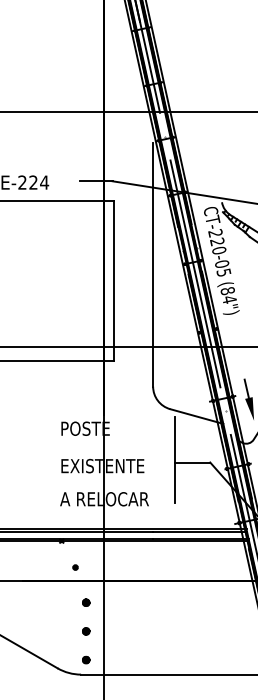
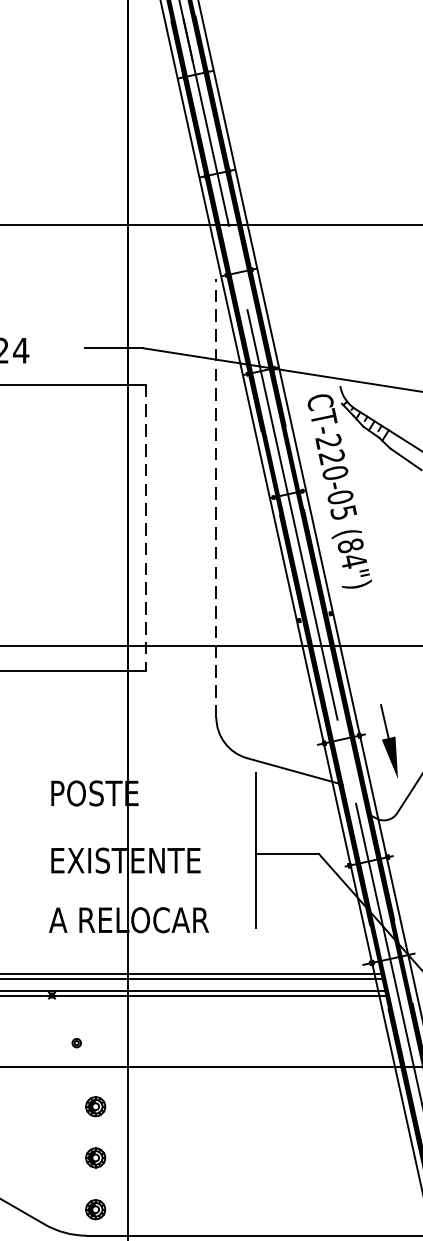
line: (153, 264) -> (217, 497), solid -> dashed
line: (114, 281) -> (146, 528), solid -> dashed
part: (86, 602) -> (96, 1105), size x1.6
part: (86, 631) -> (96, 1158), size x1.6
part: (86, 659) -> (96, 1208), size x1.6

